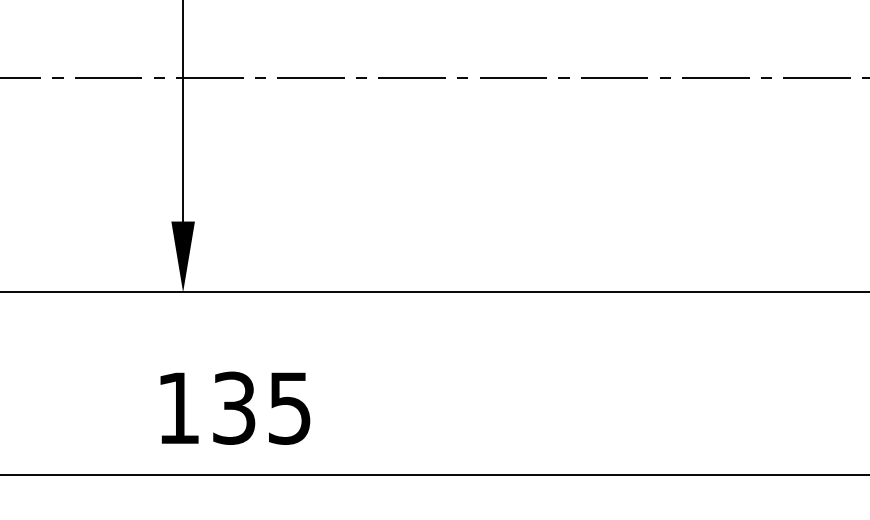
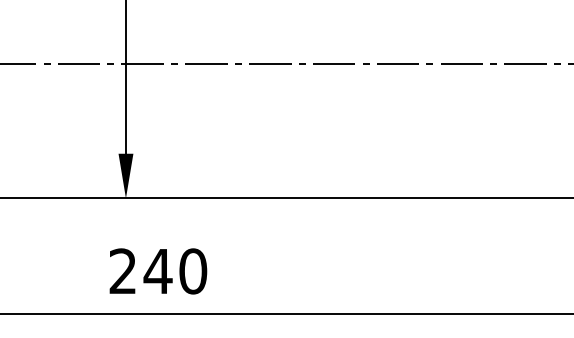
text: (234, 408) -> (158, 271), 135 -> 240

